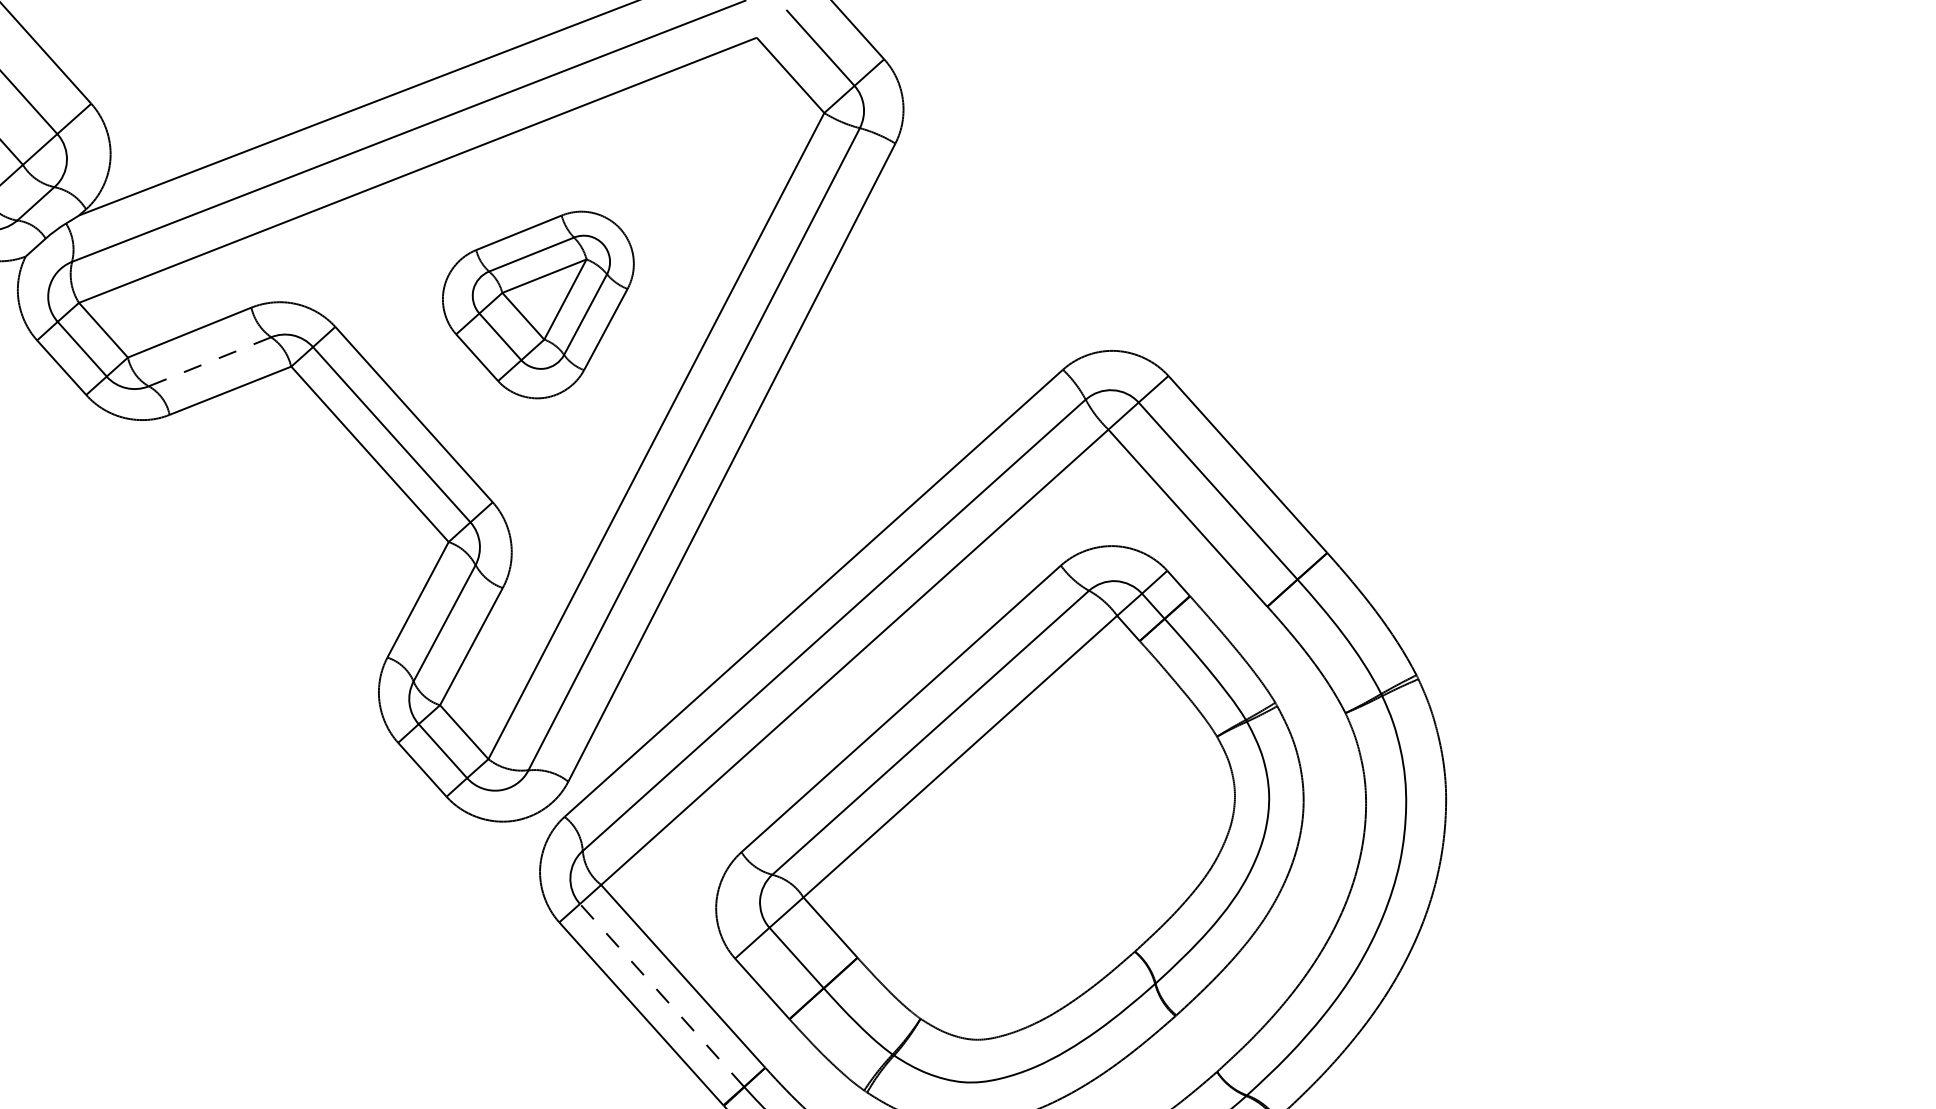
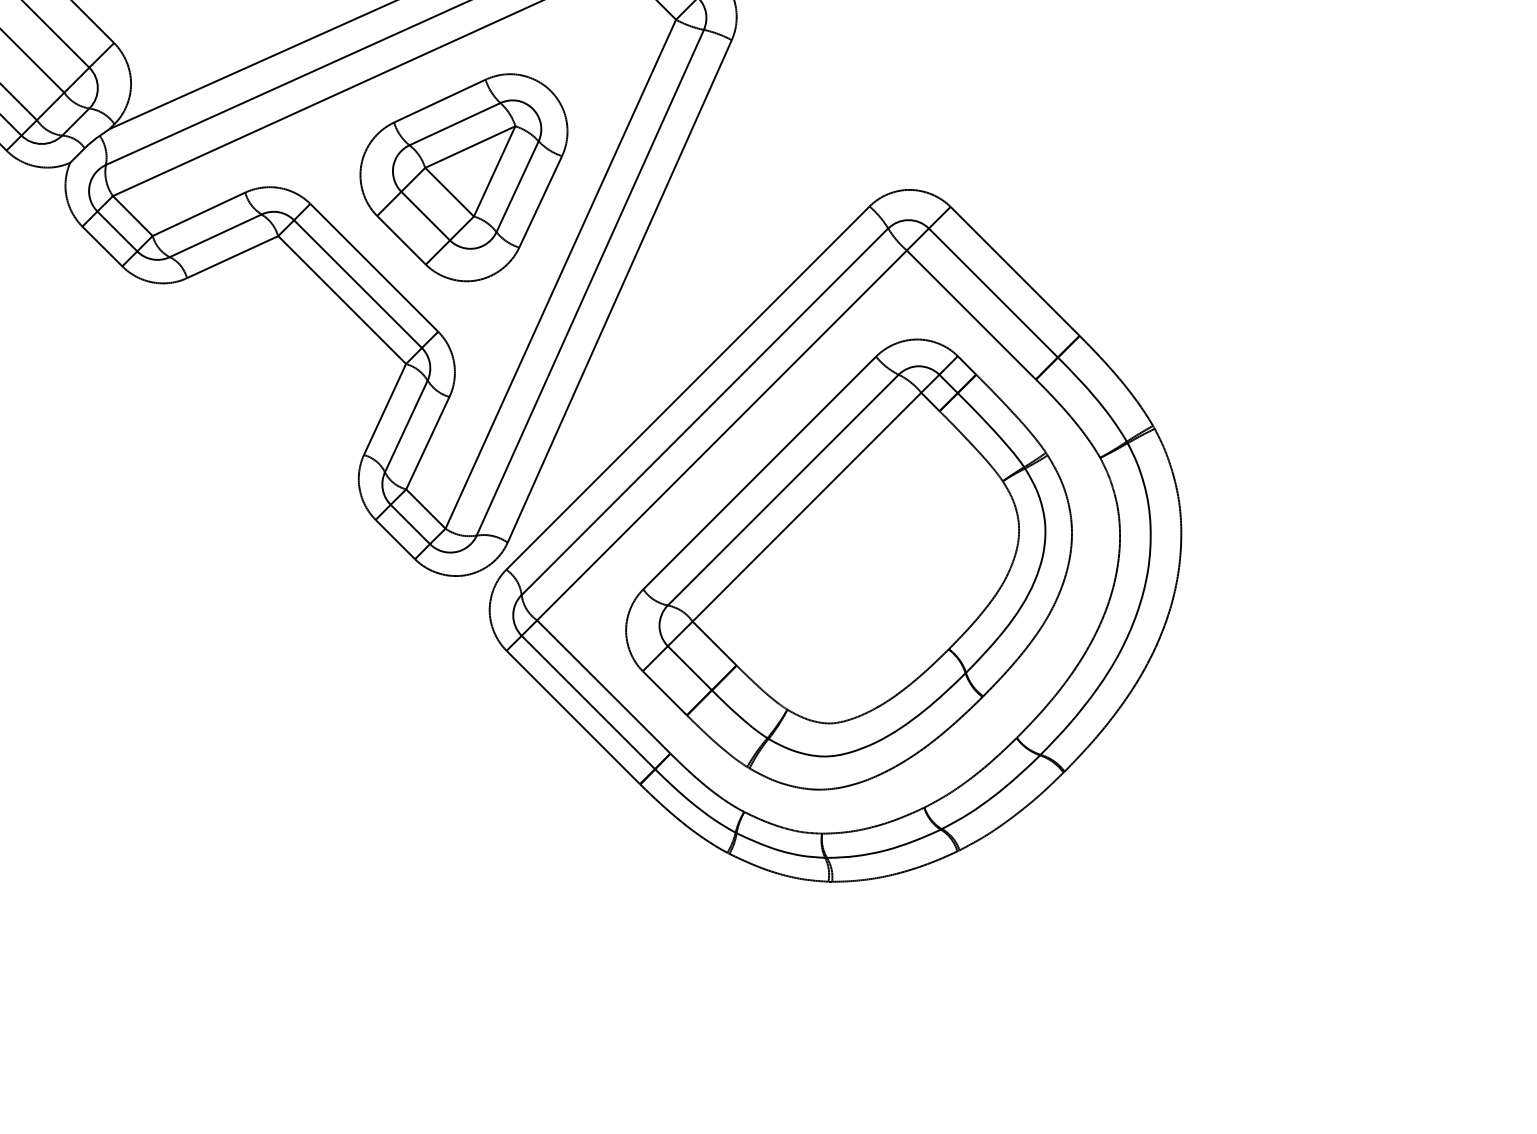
part: (536, 303) -> (463, 177), size x1.43
line: (209, 361) -> (215, 235), dashed -> solid
line: (662, 995) -> (588, 702), dashed -> solid

